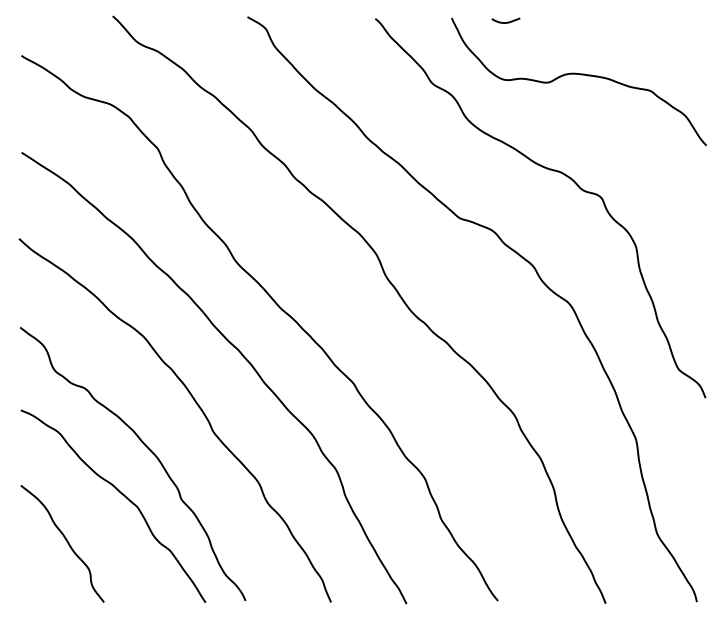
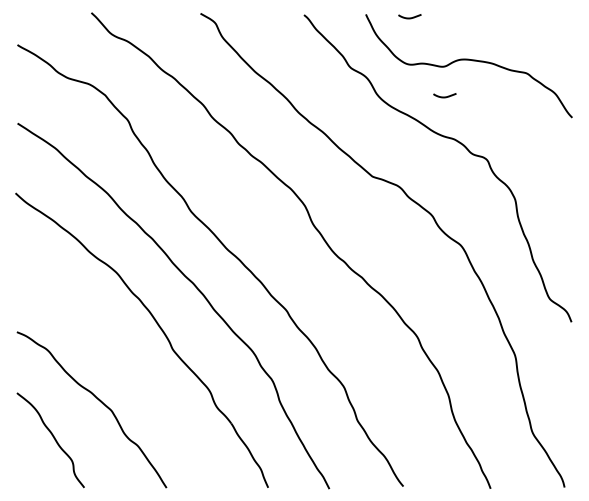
curve: (548, 119) -> (444, 96), added
part: (147, 449) -> (119, 363), removed

